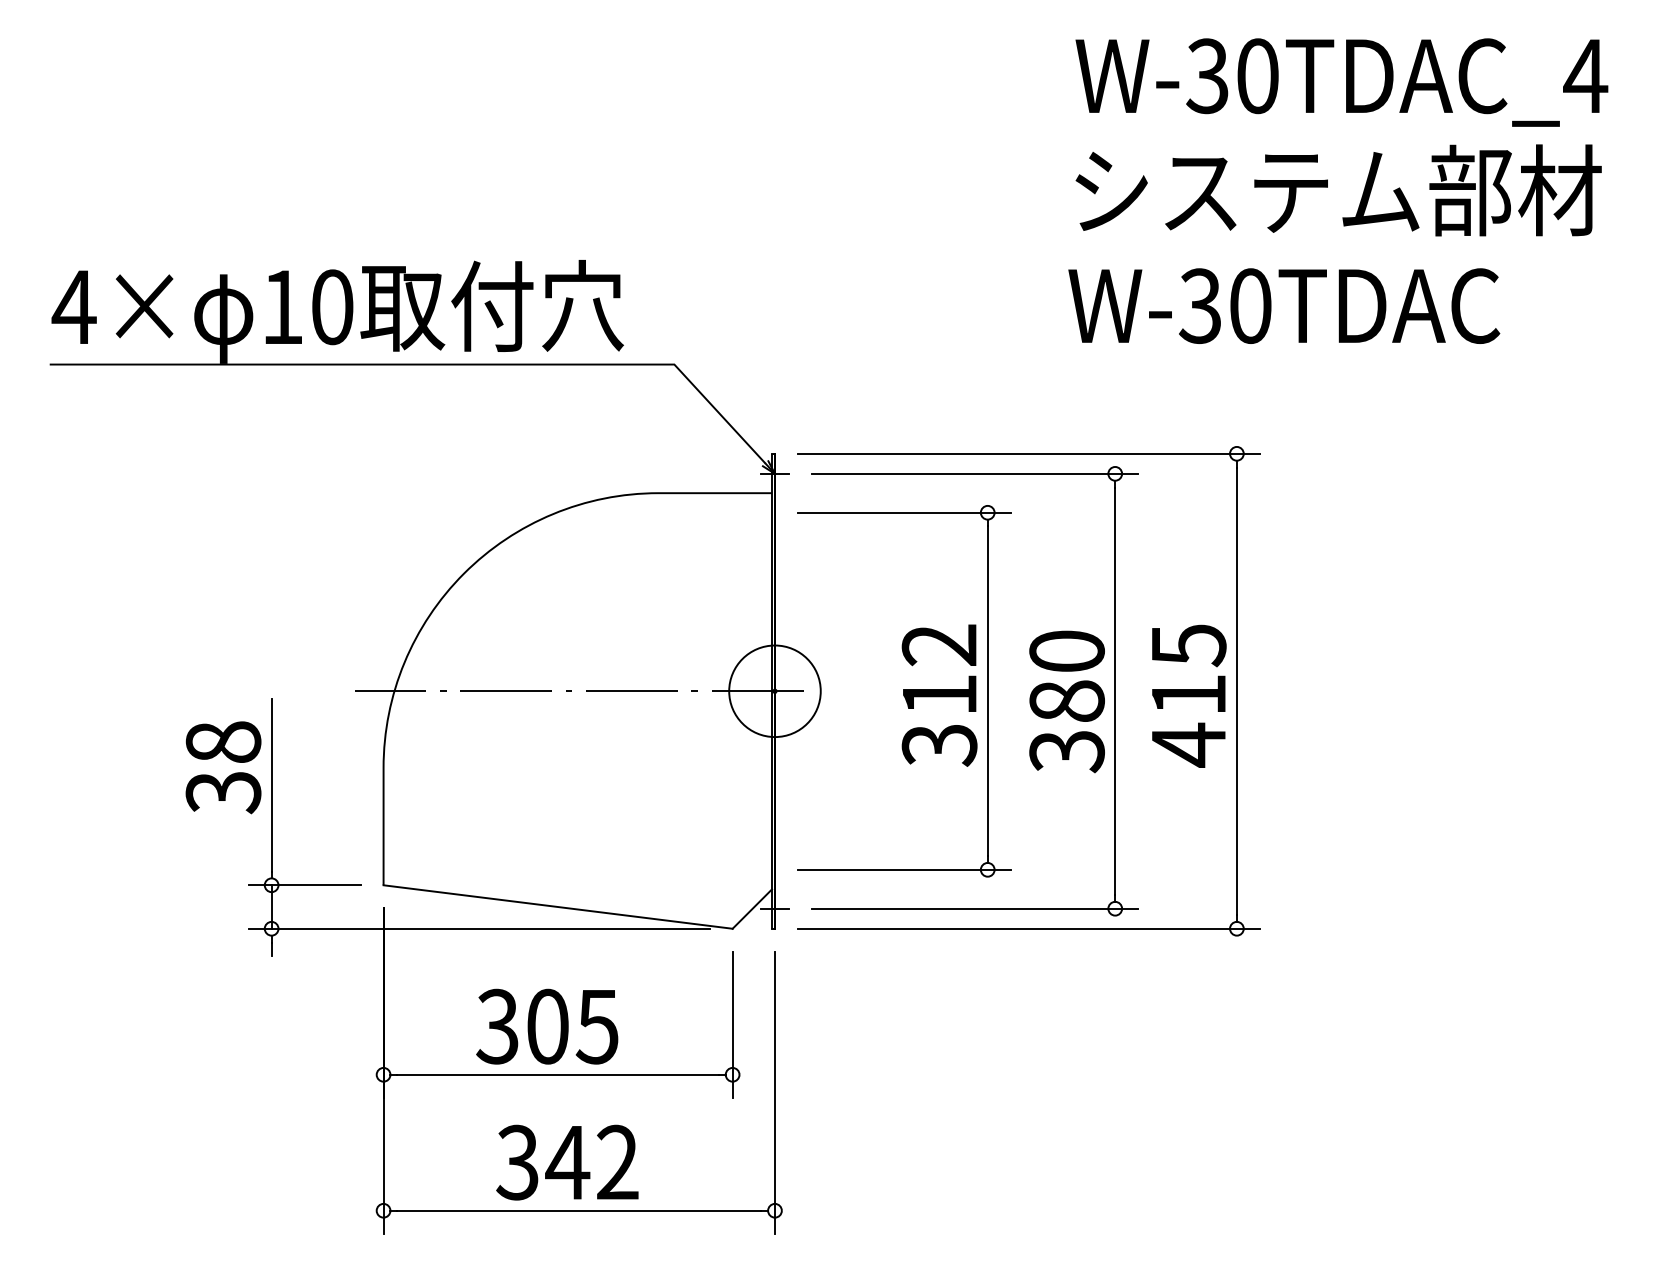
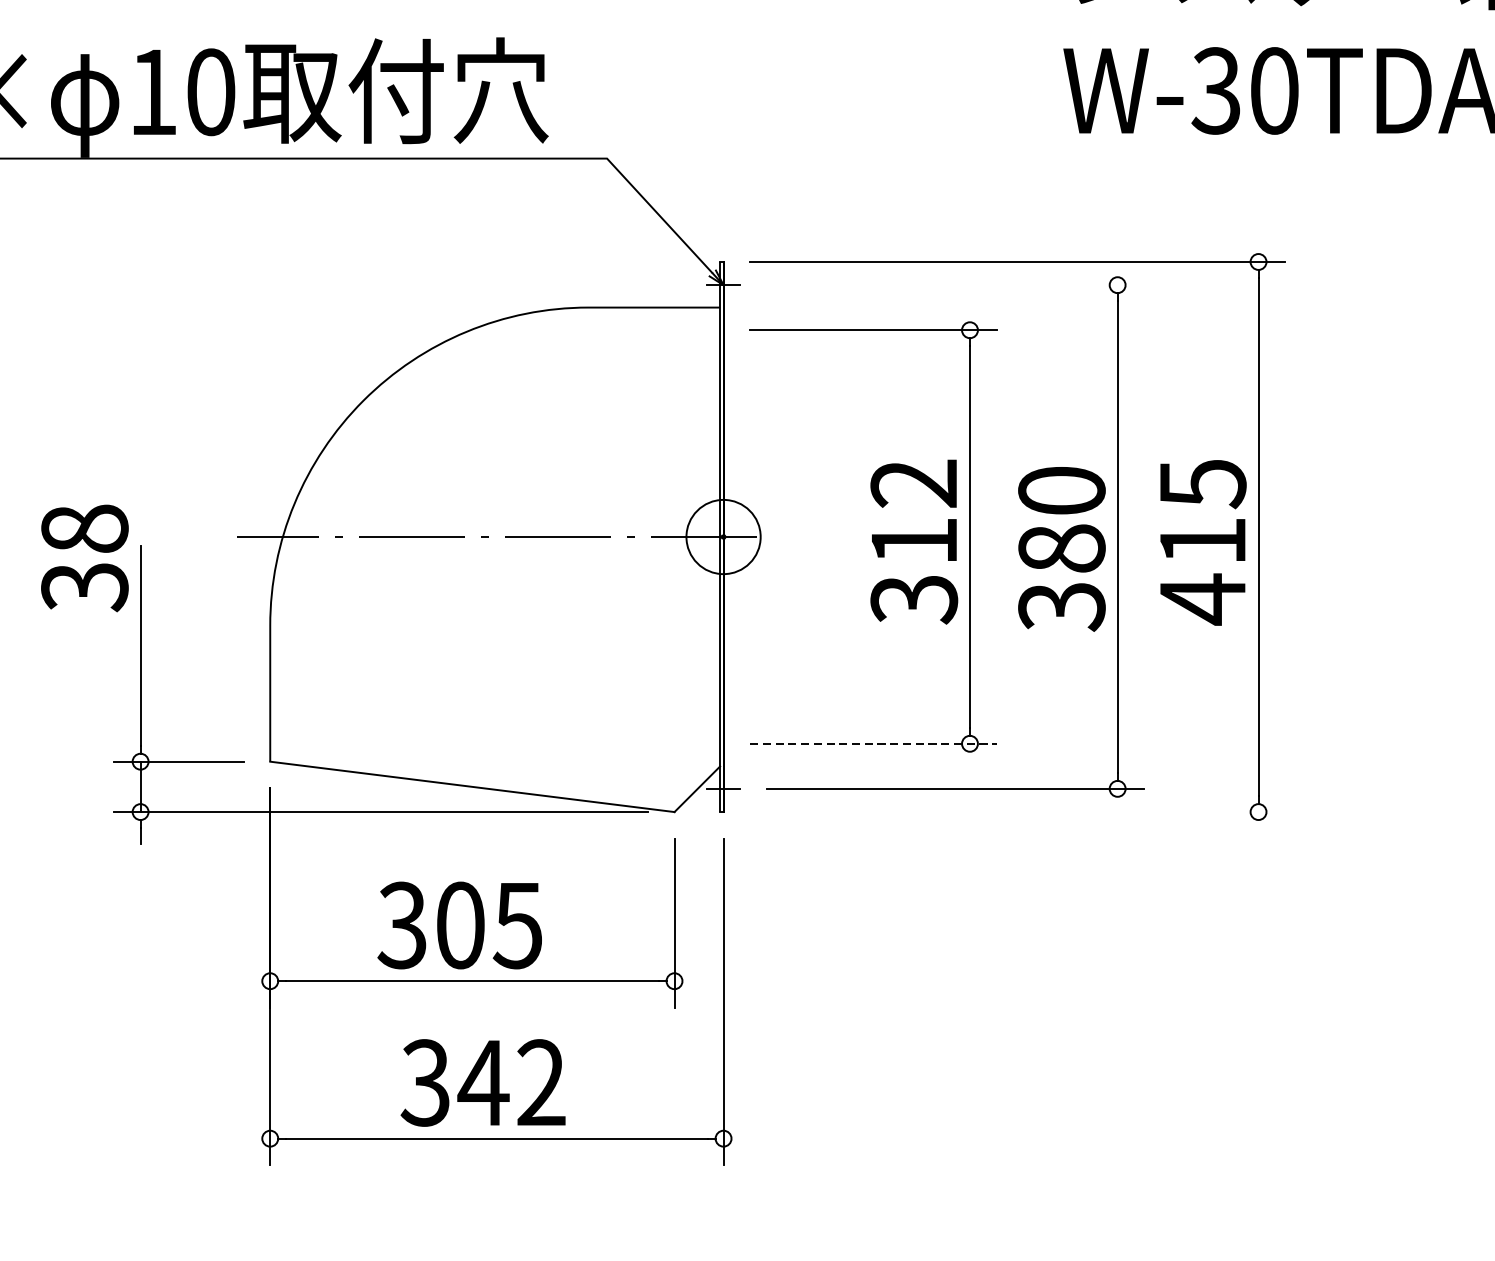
line: (975, 473) -> (955, 284), removed
circle: (774, 691) -> (723, 537), size x0.7
text: (223, 767) -> (84, 558), moved
line: (904, 869) -> (873, 743), solid -> dashed
line: (1028, 928) -> (1017, 811), removed

